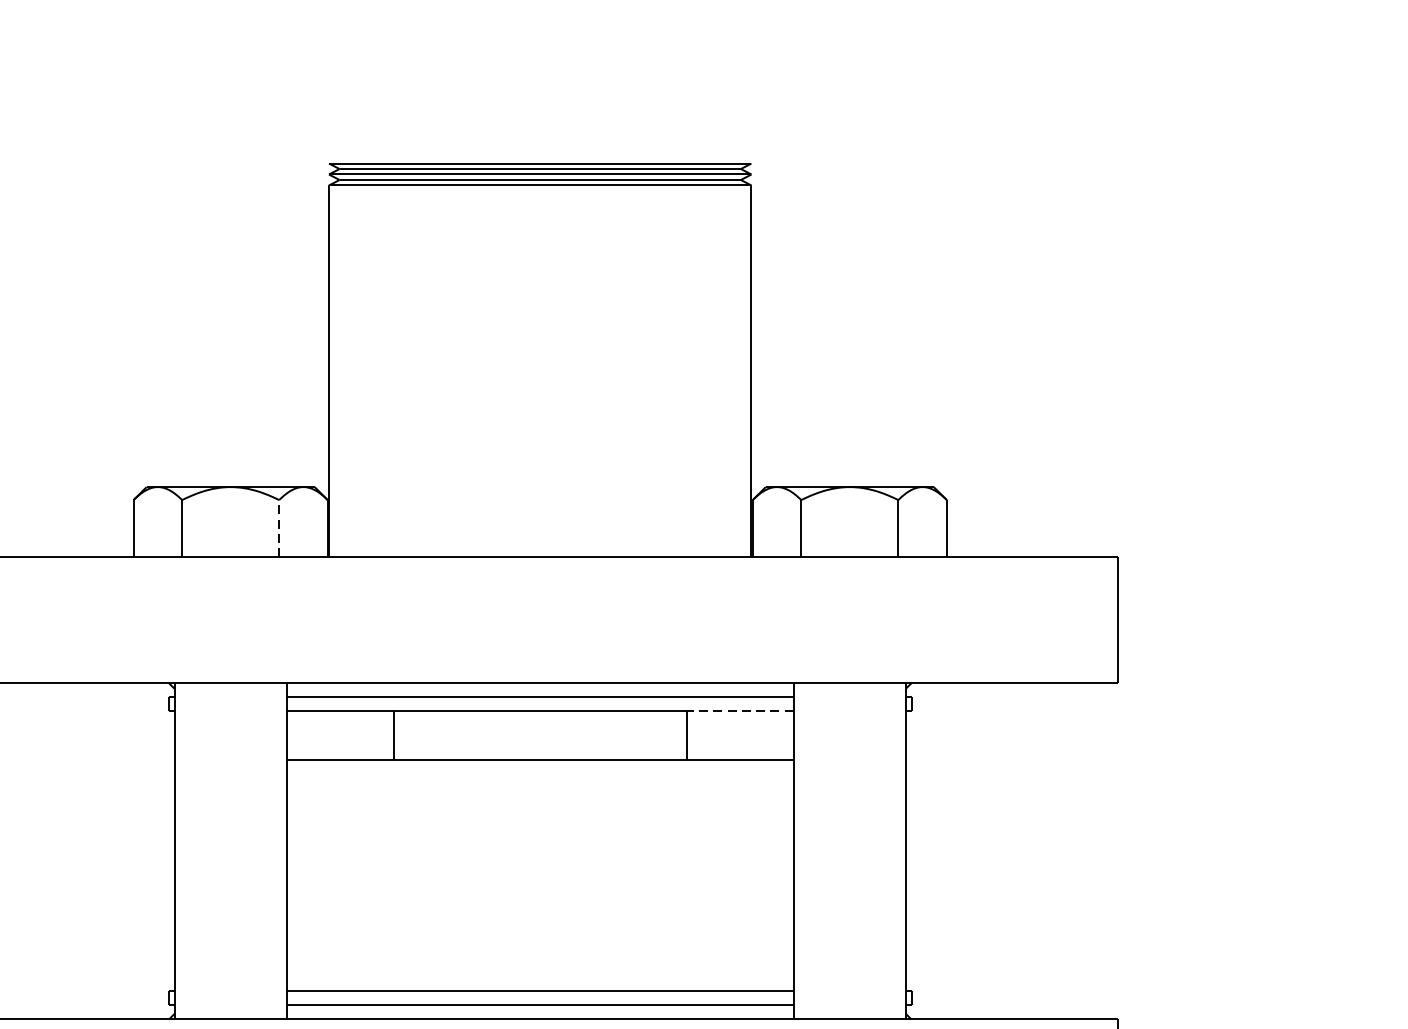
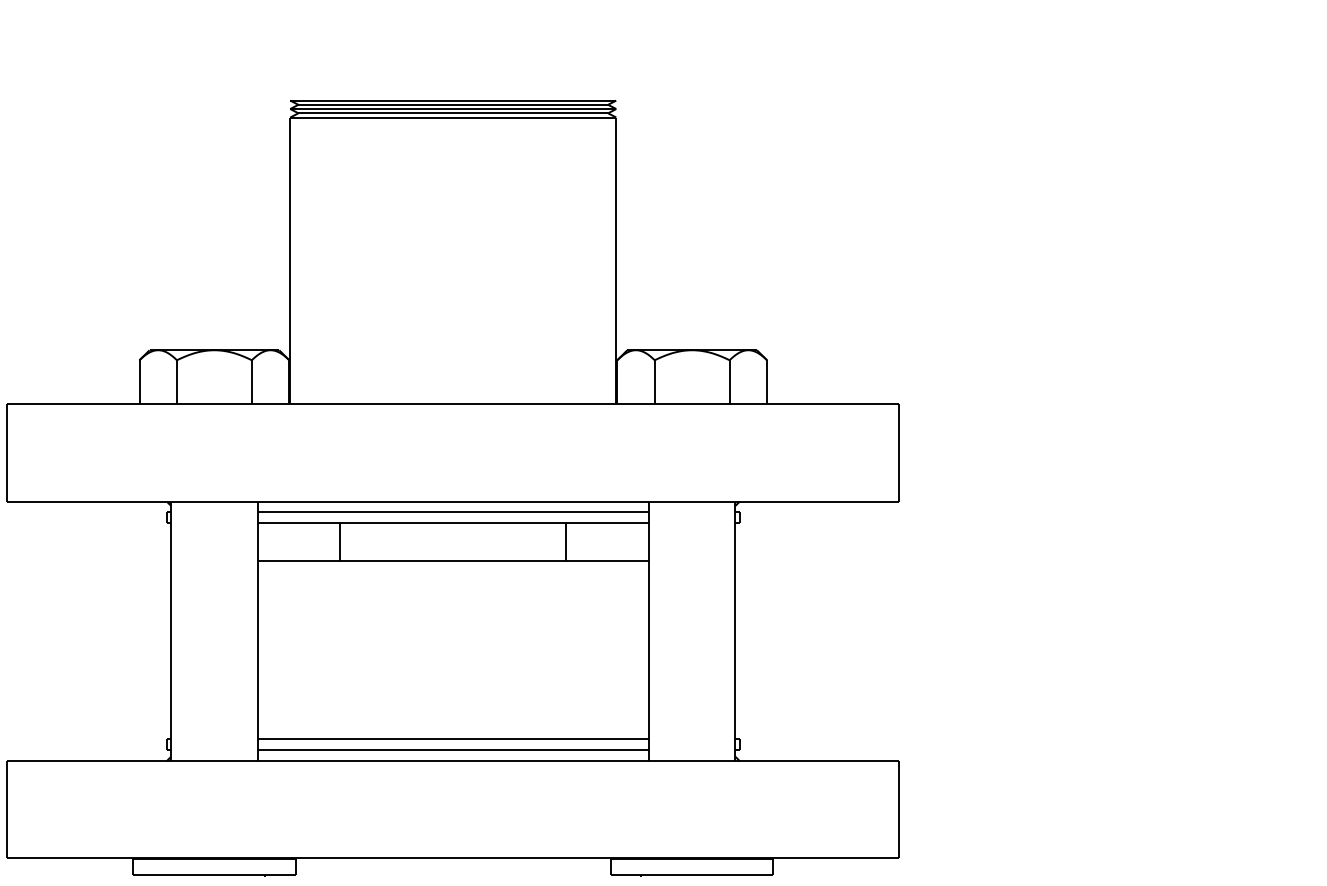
line: (278, 527) -> (251, 381), dashed -> solid
line: (740, 711) -> (607, 523), dashed -> solid

